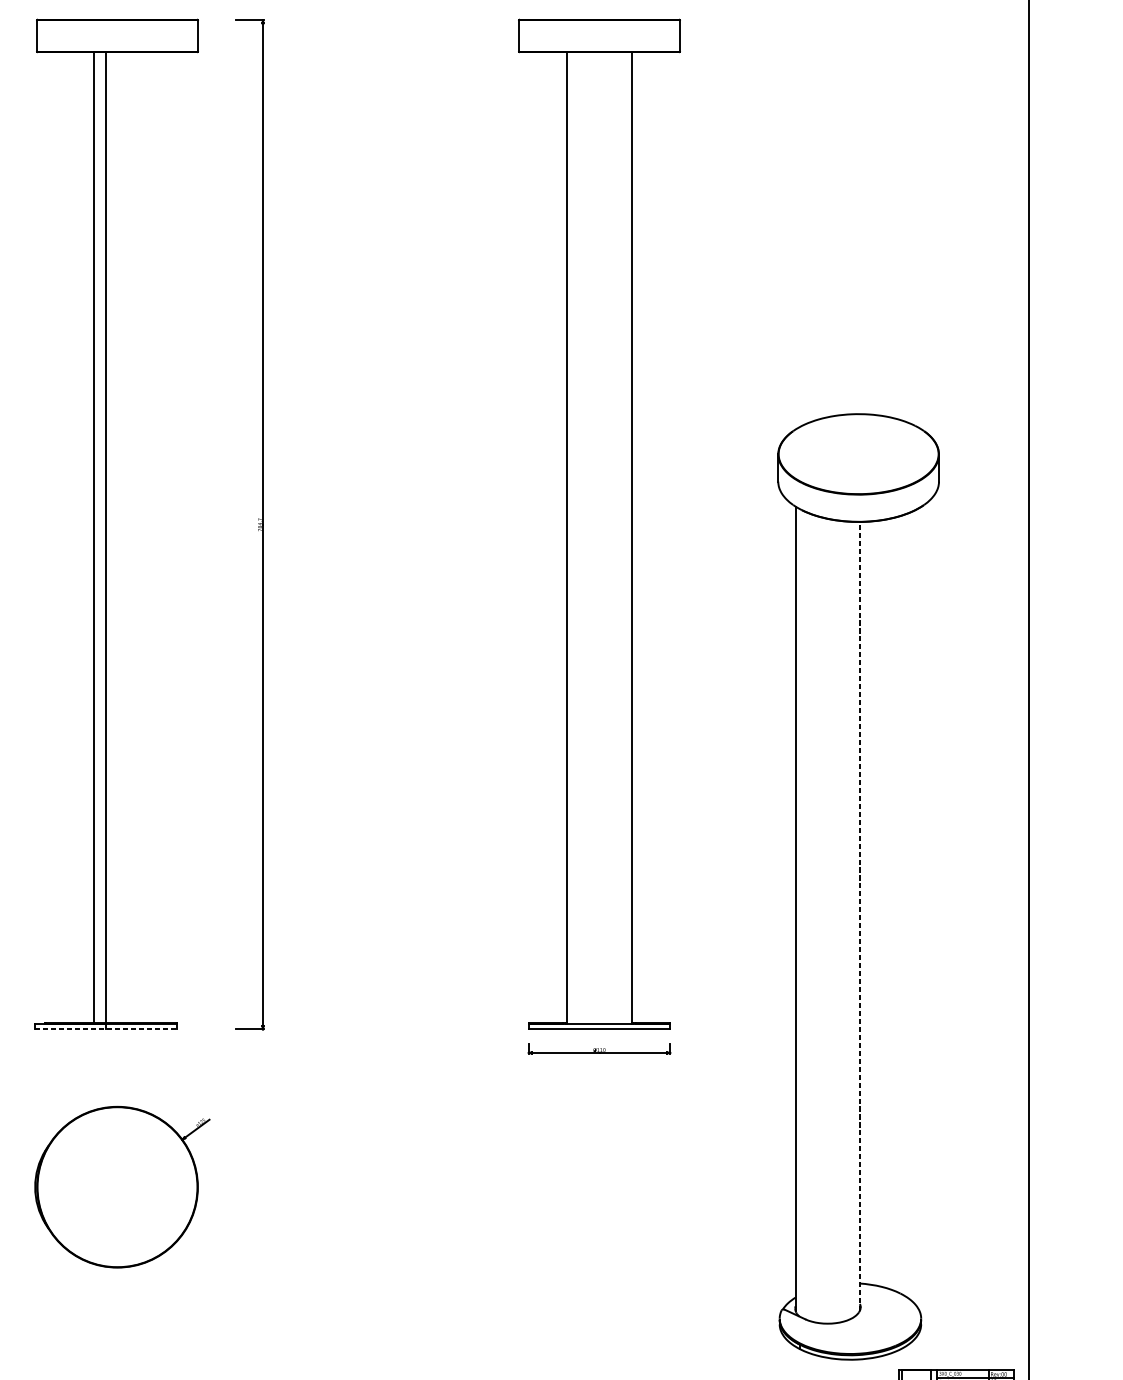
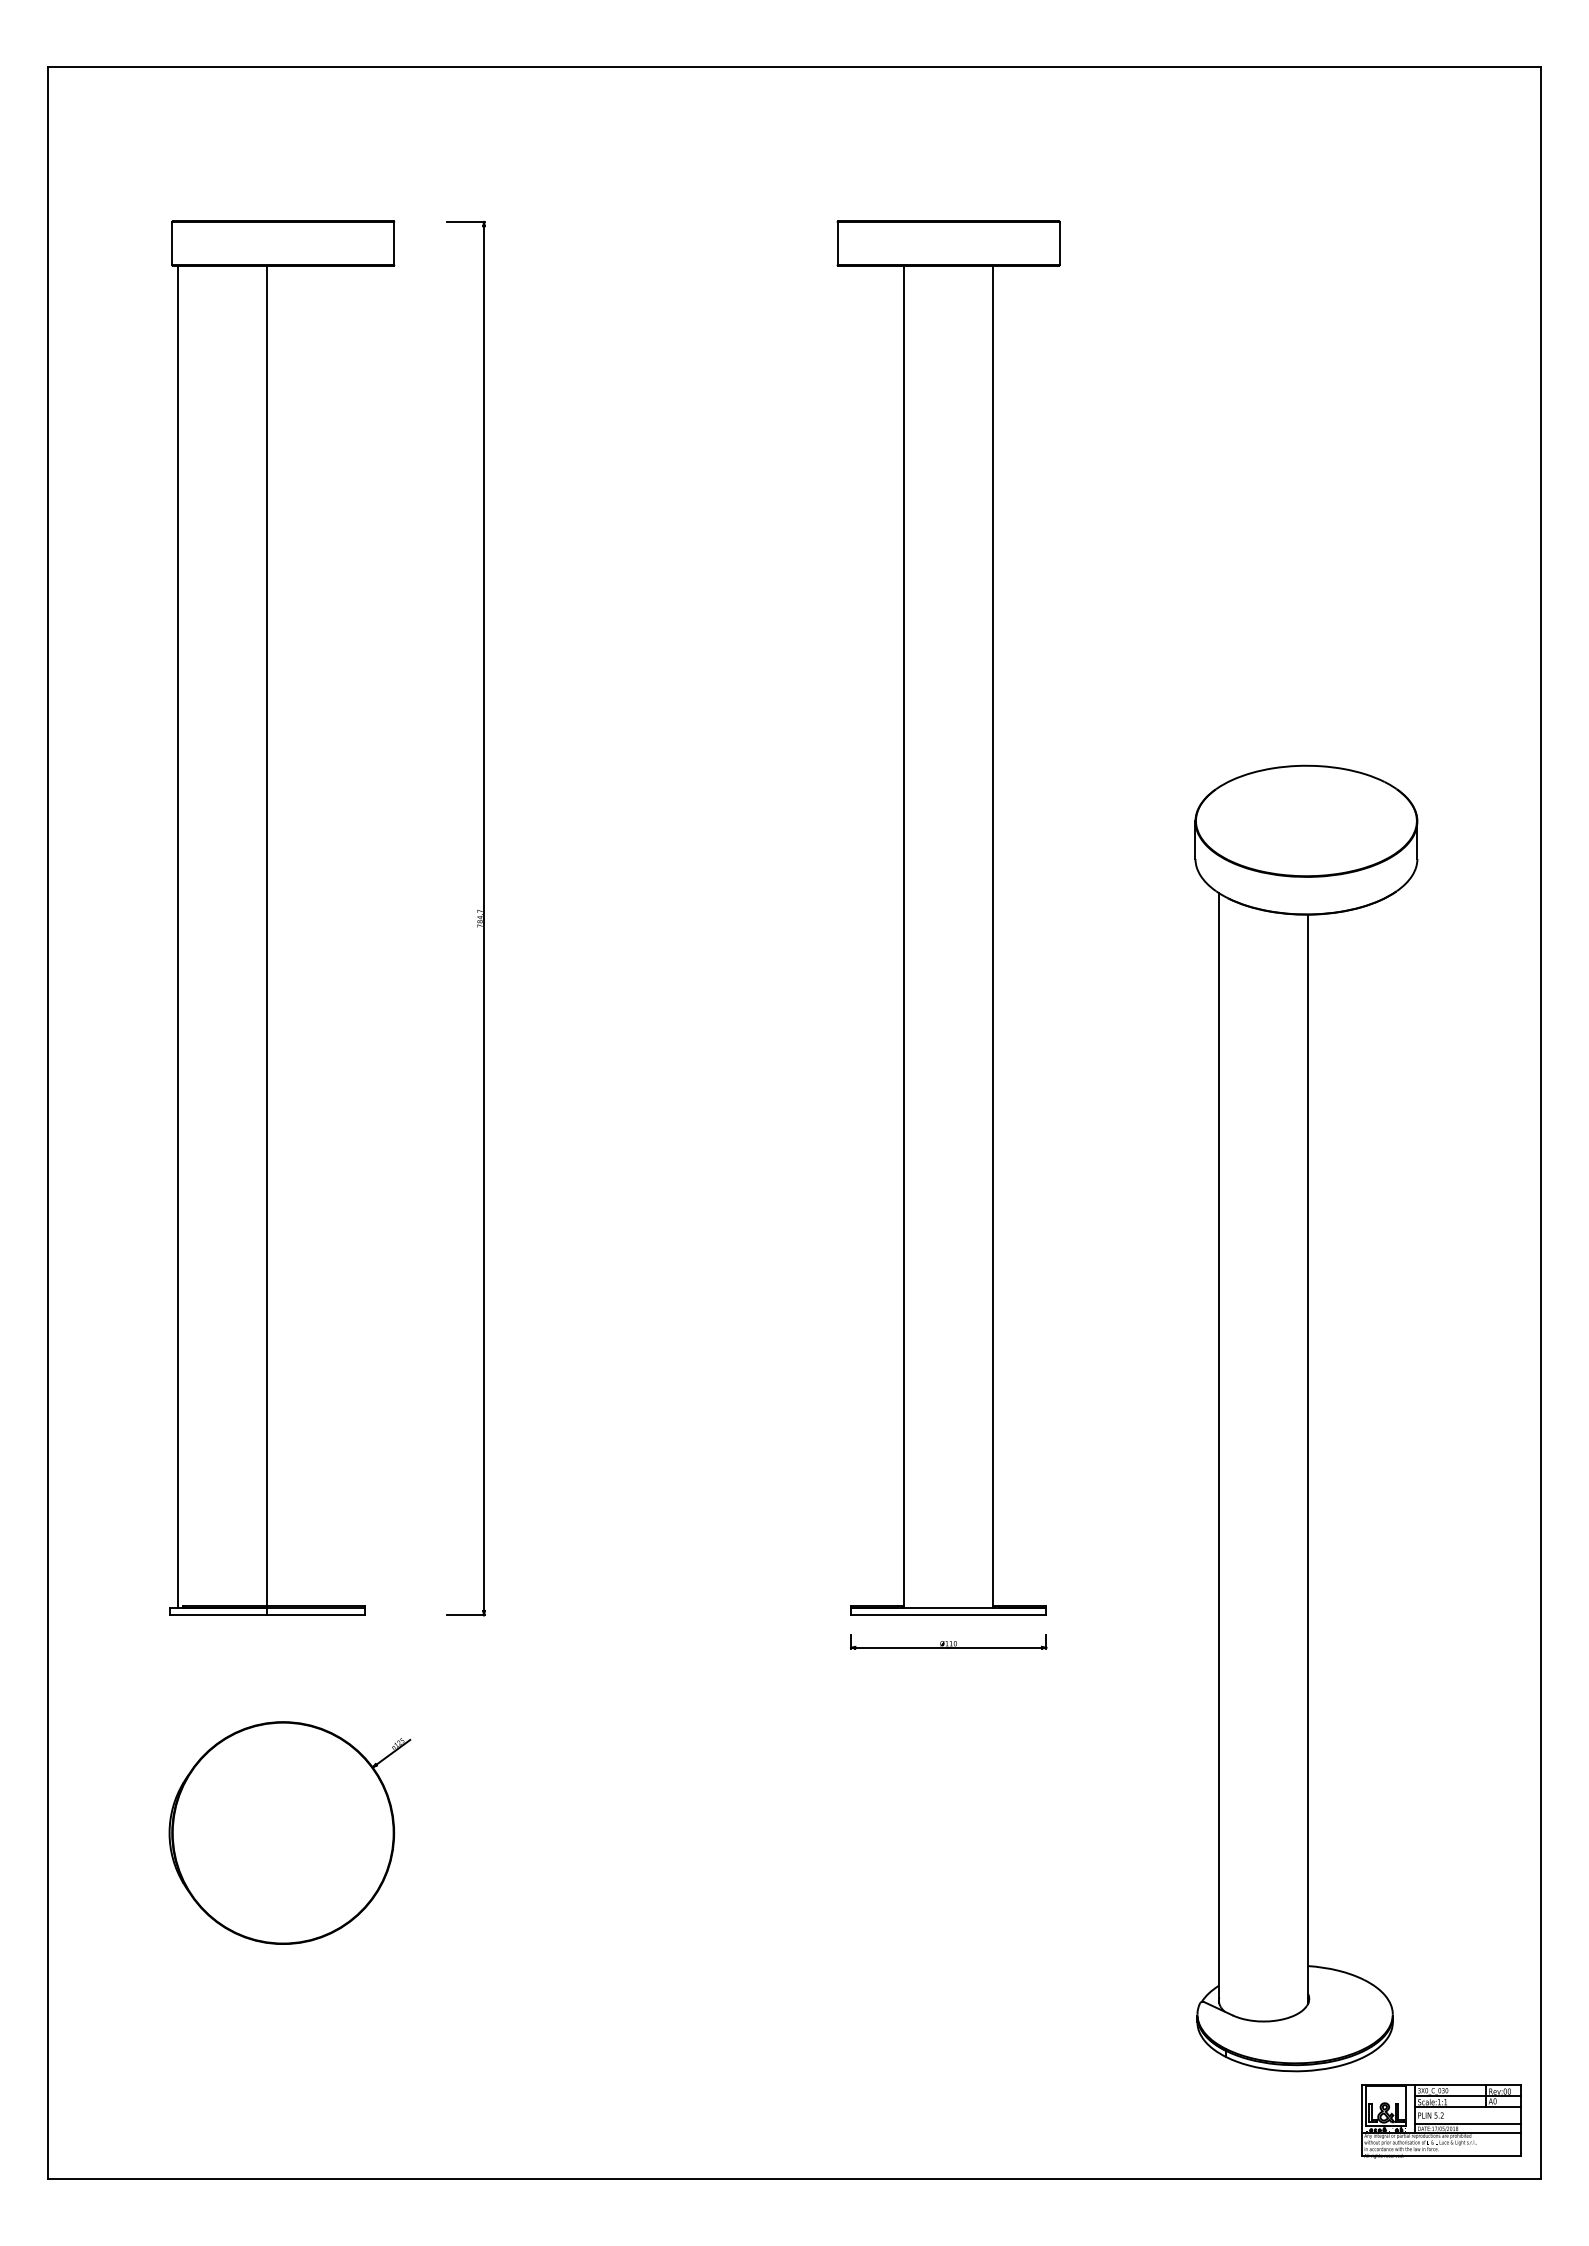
line: (93, 537) -> (178, 936), moved
line: (860, 916) -> (1308, 1459), dashed -> solid
line: (106, 1029) -> (267, 1615), dashed -> solid

